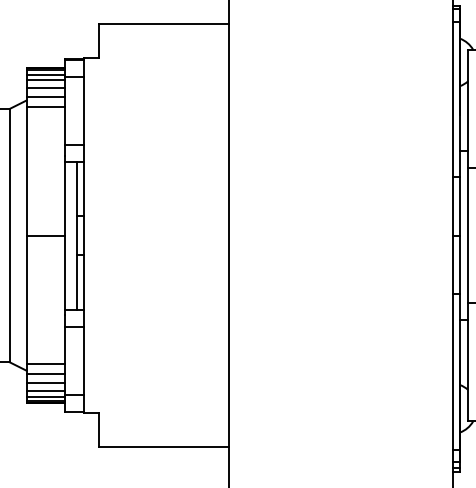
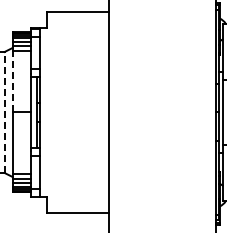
line: (26, 170) -> (12, 81), solid -> dashed
line: (9, 235) -> (4, 112), solid -> dashed

